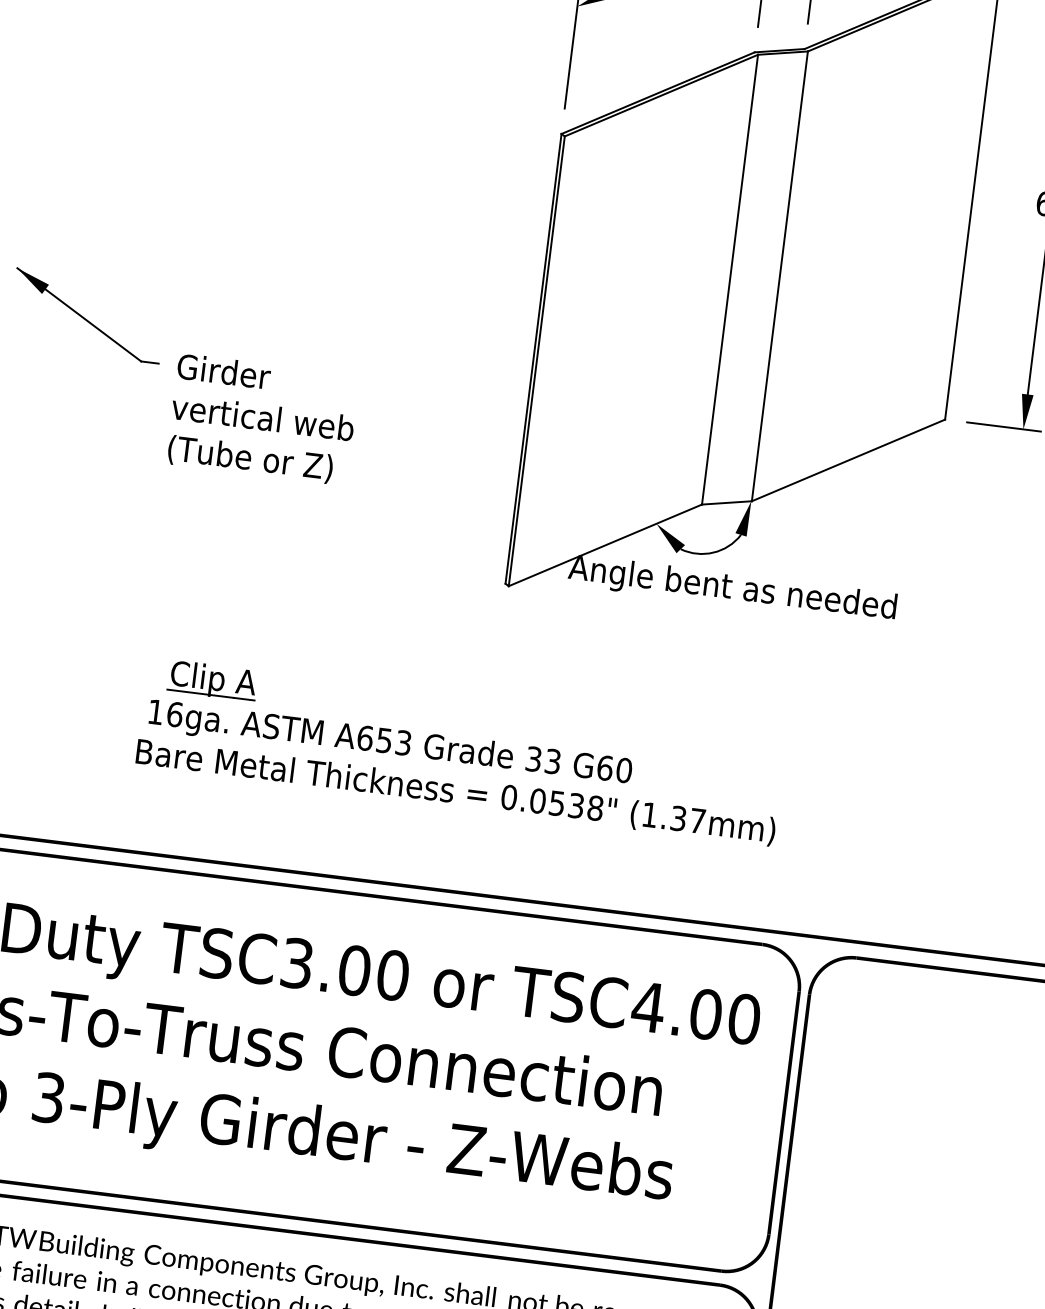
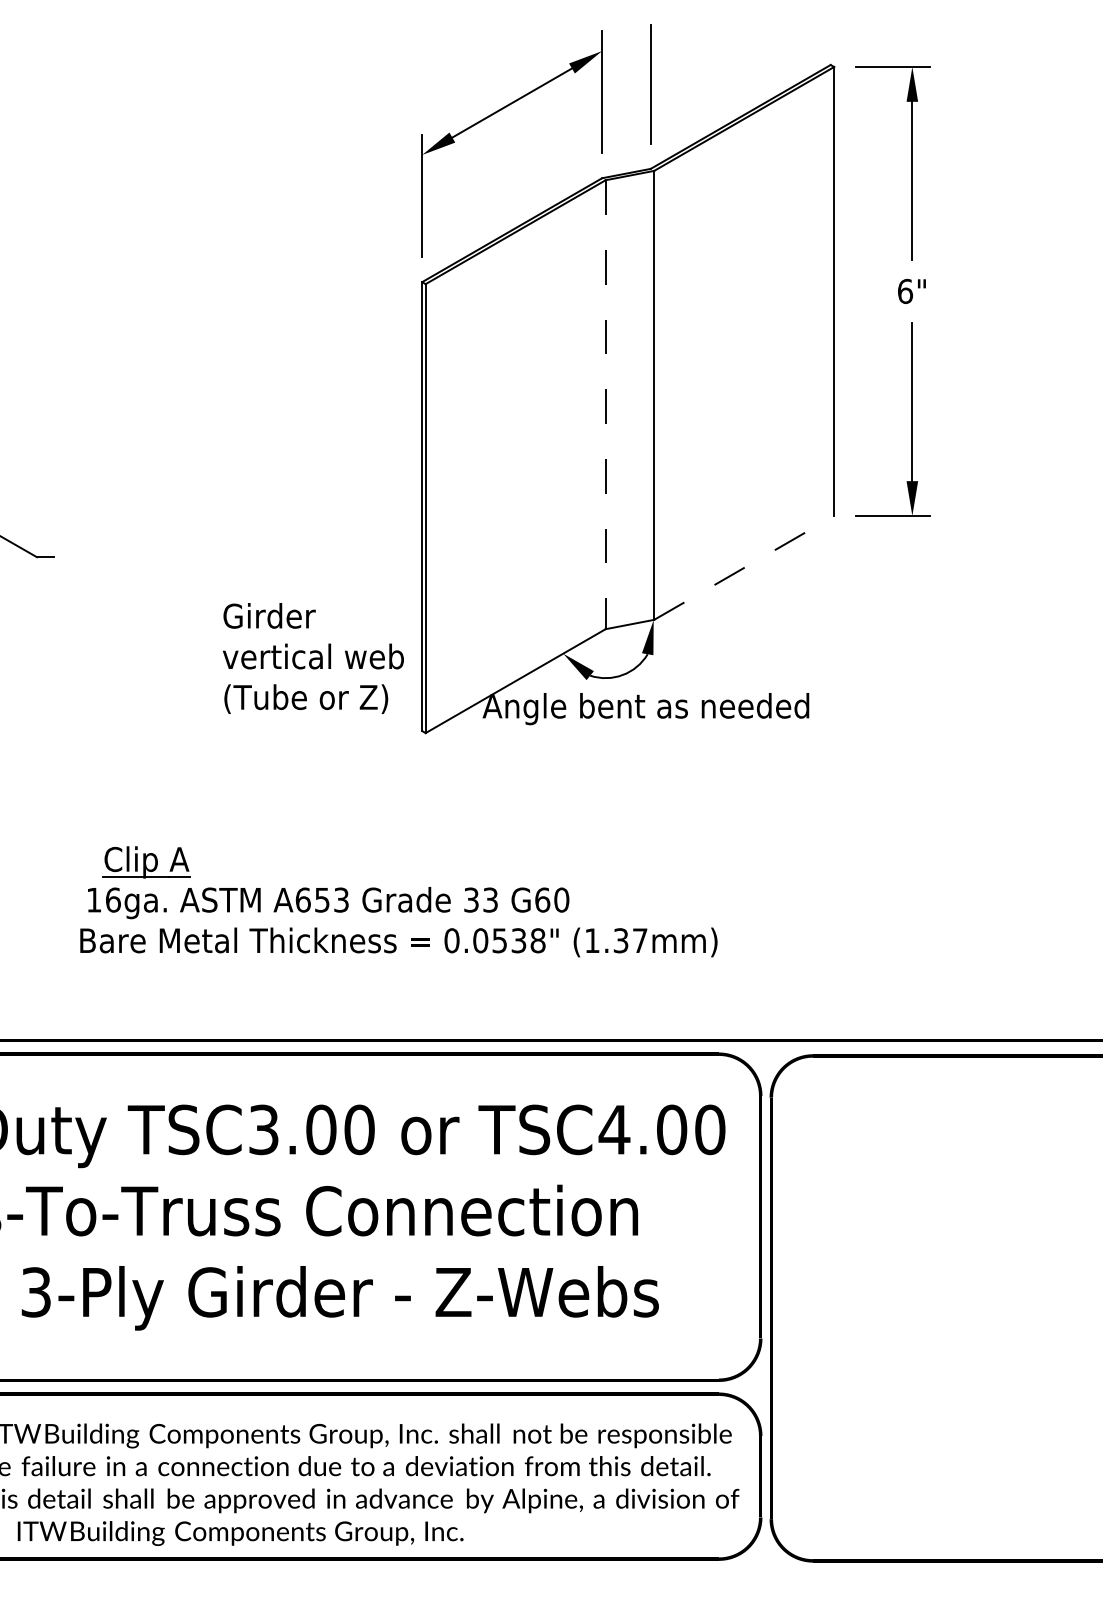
line: (729, 280) -> (605, 405), solid -> dashed
text: (262, 419) -> (313, 658), moved
line: (848, 460) -> (744, 567), solid -> dashed

